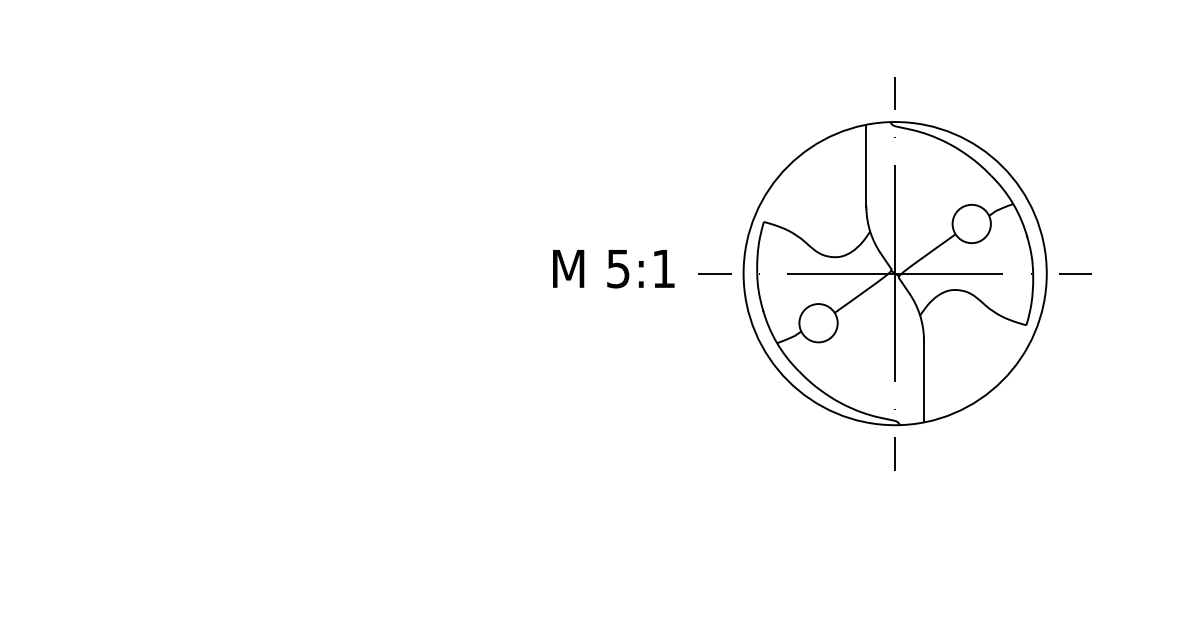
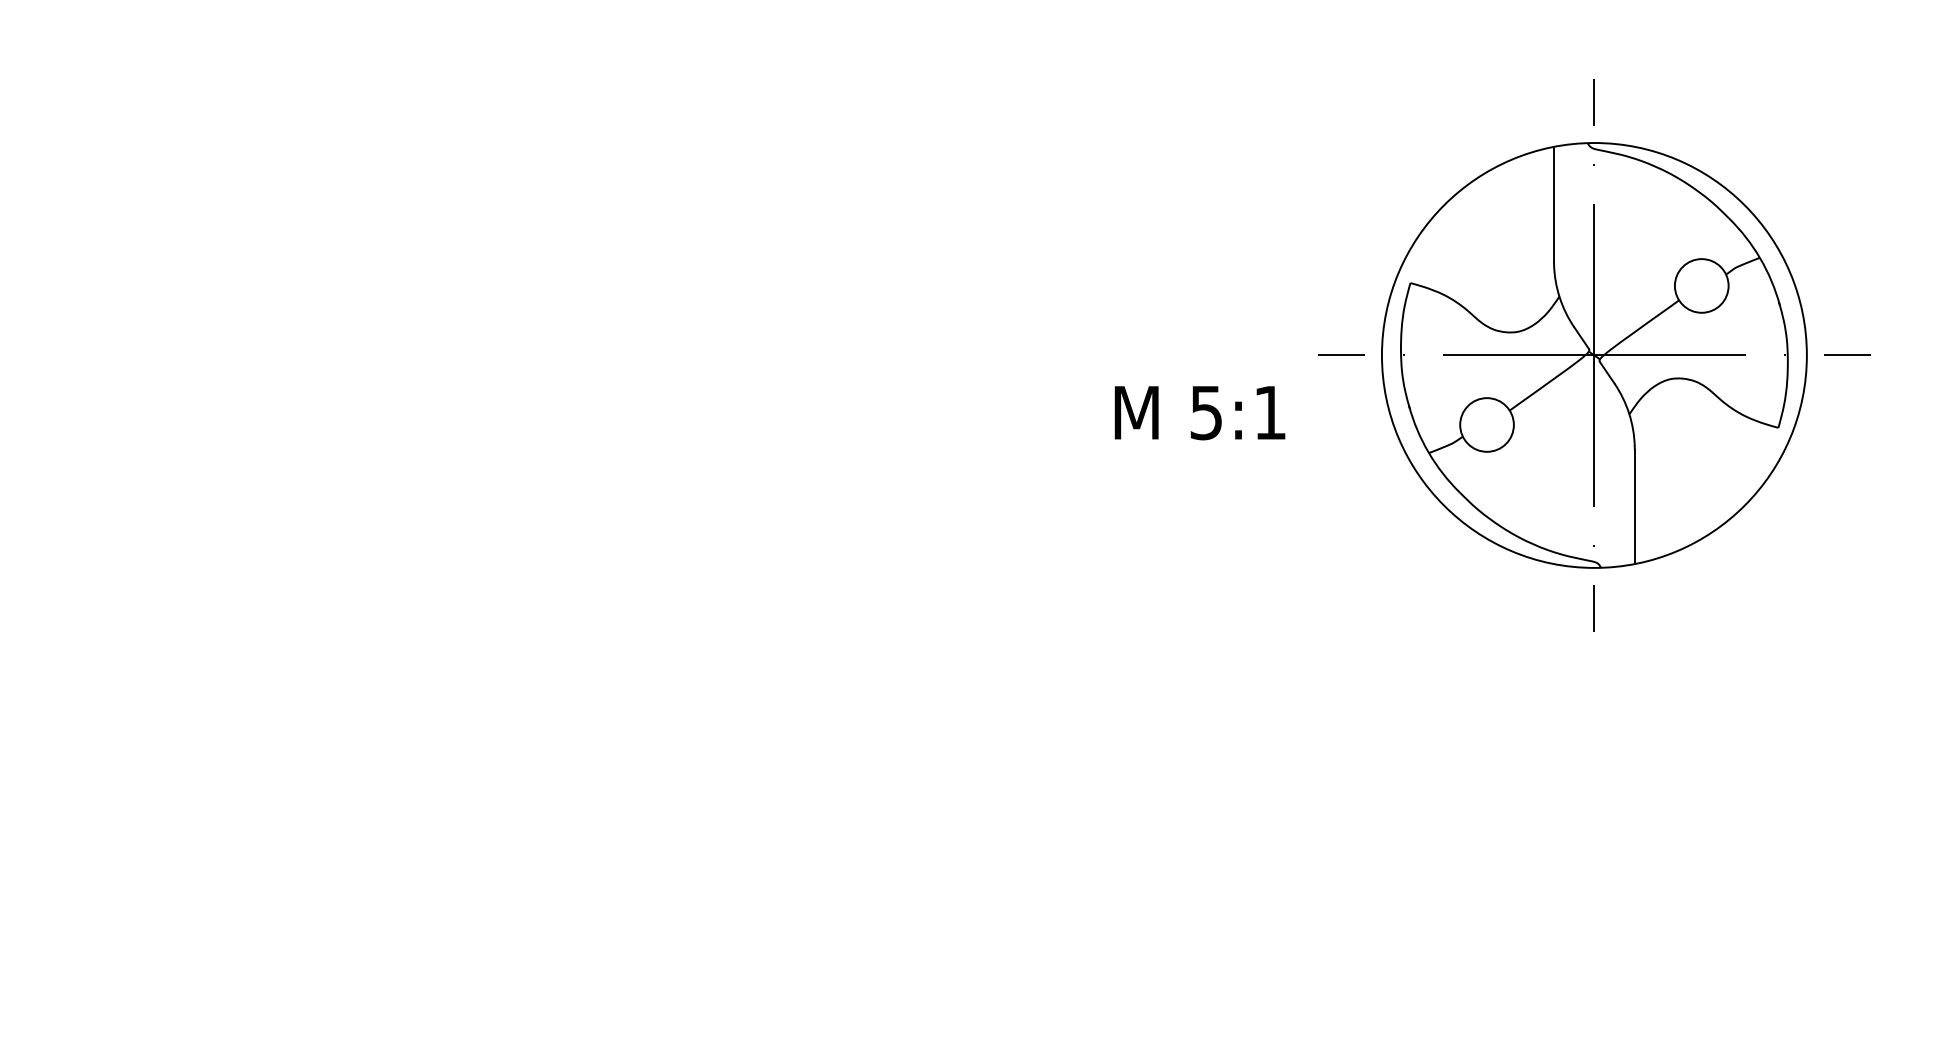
text: (613, 269) -> (1199, 413), moved

